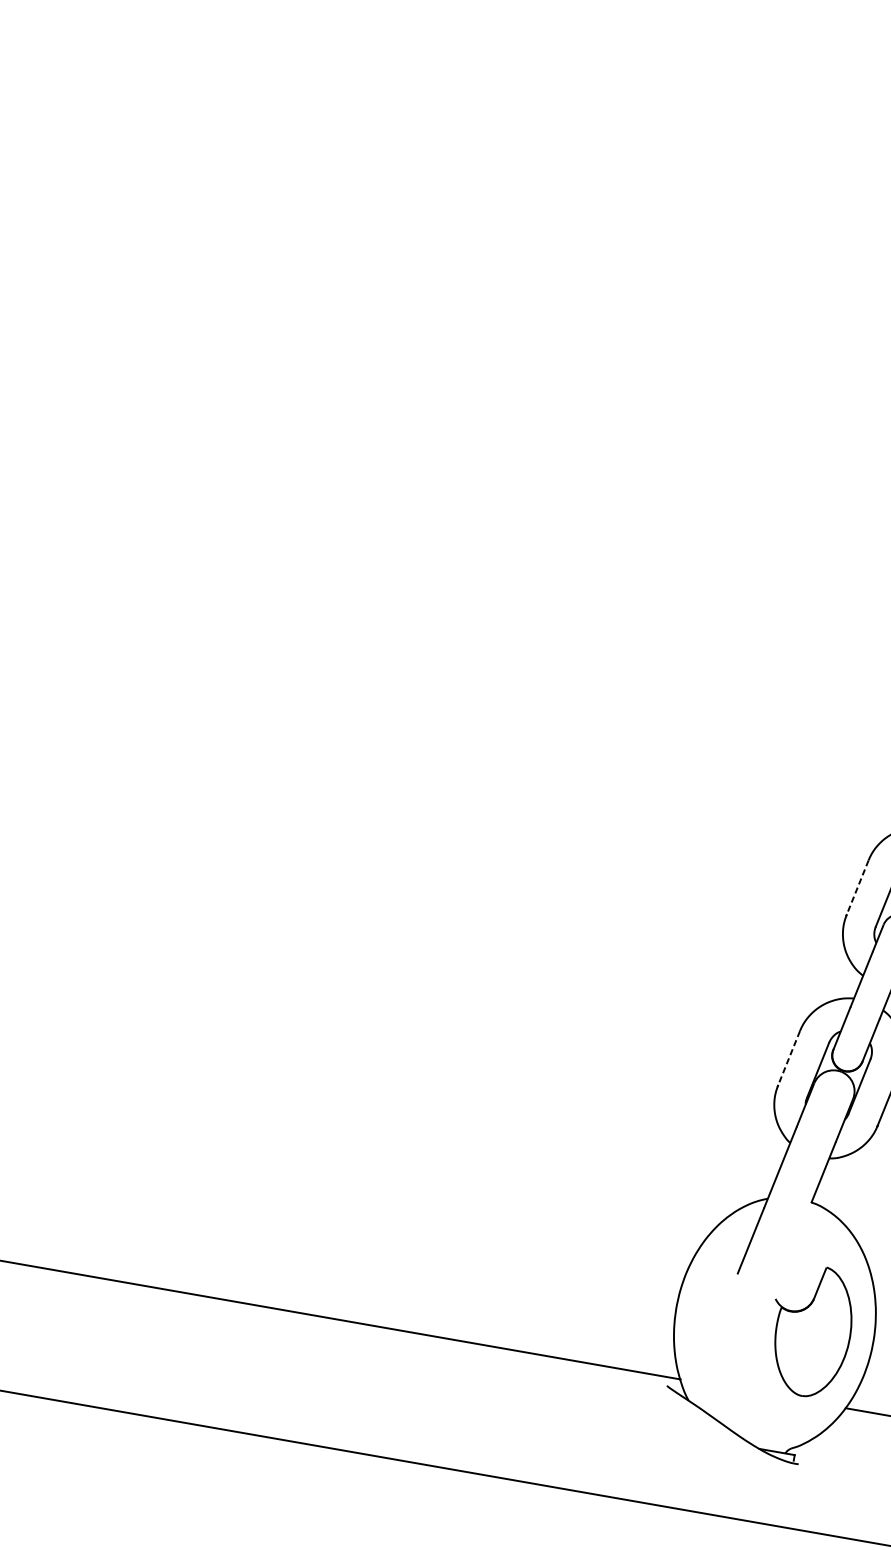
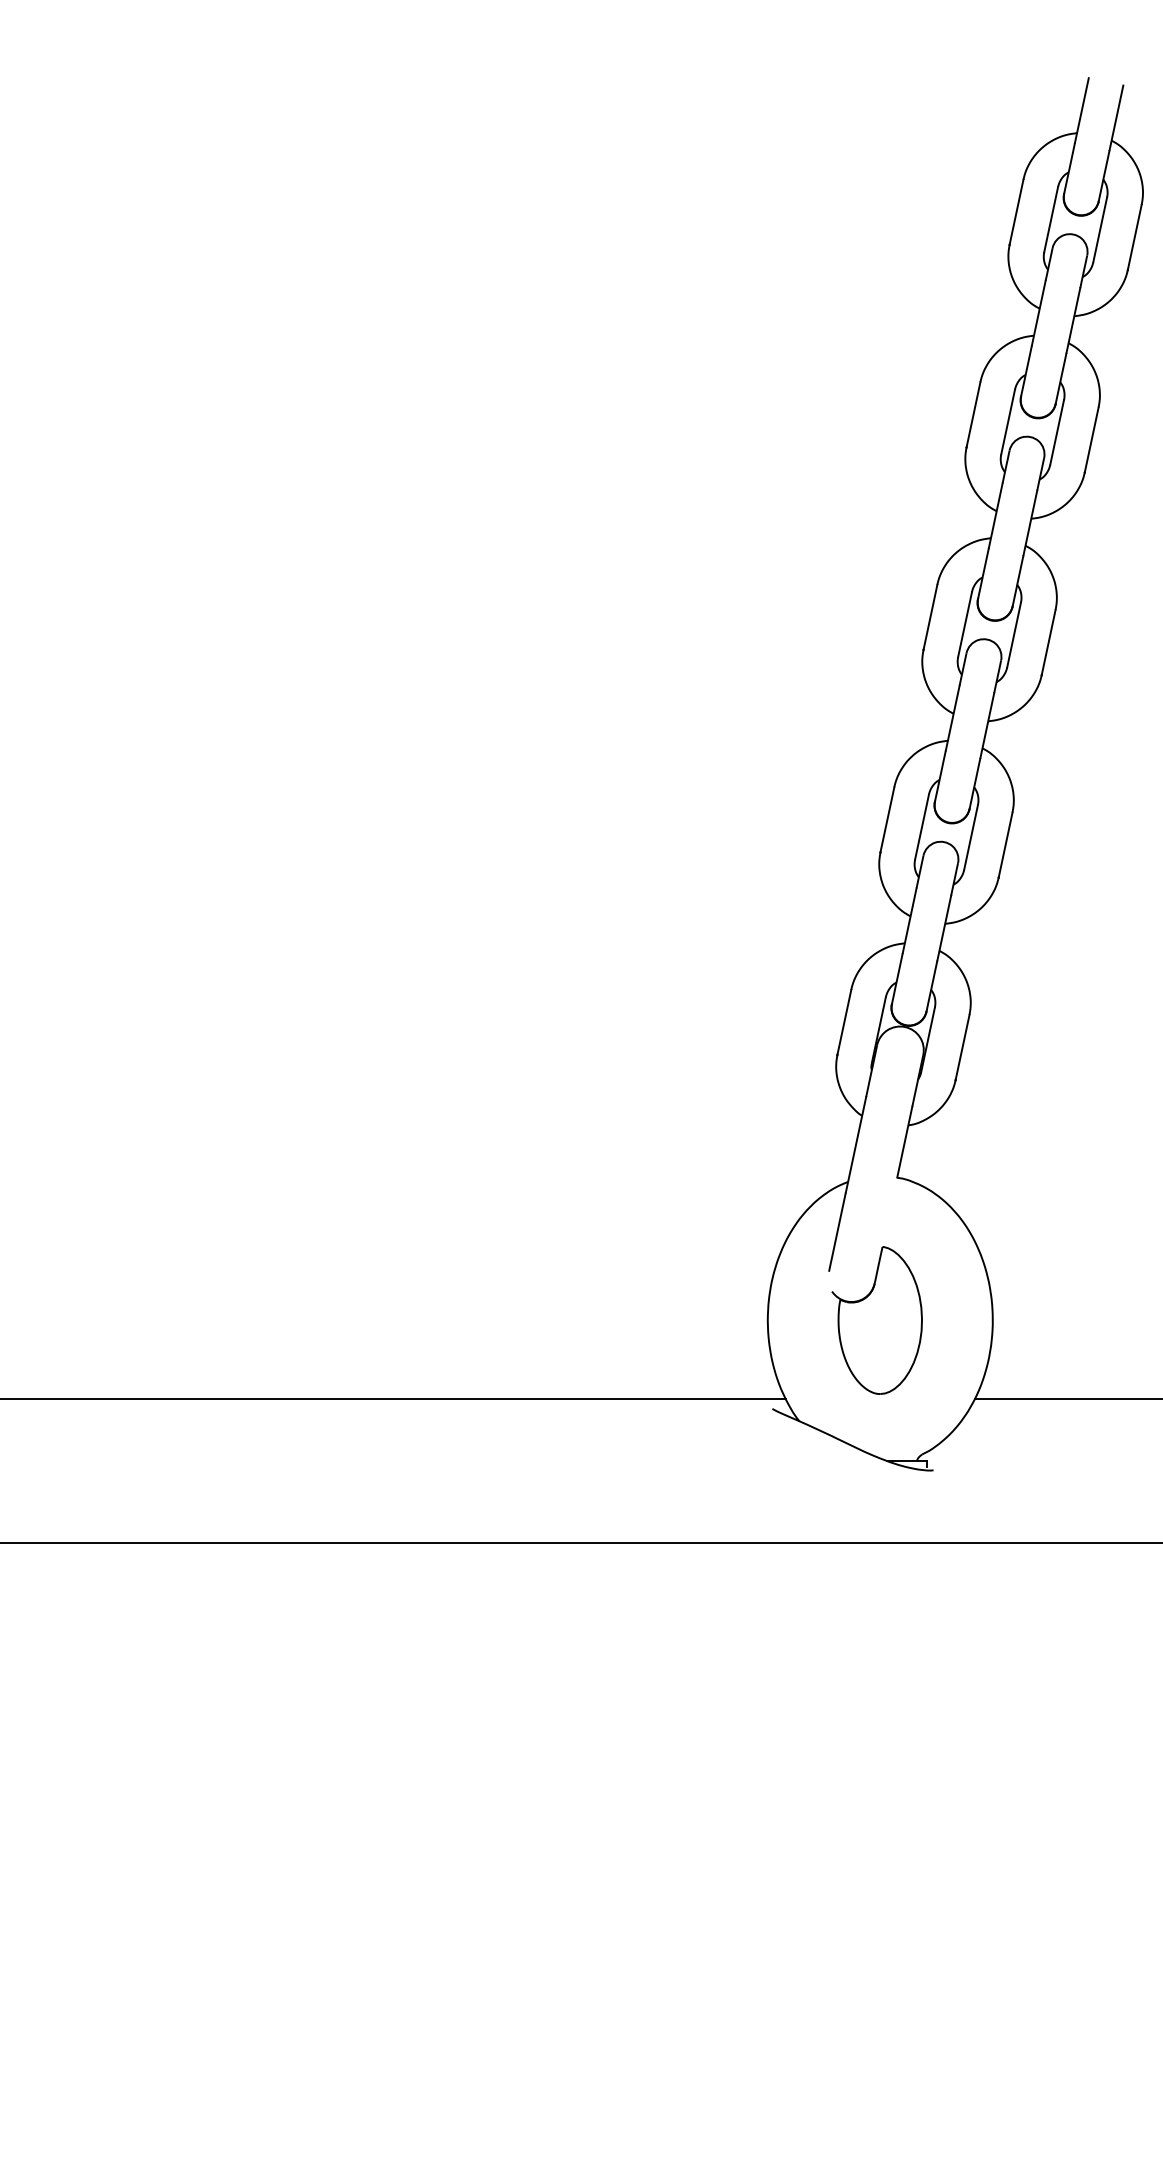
line: (857, 888) -> (887, 820), dashed -> solid
line: (789, 1058) -> (844, 1022), dashed -> solid
part: (810, 1331) -> (876, 1320), moved

